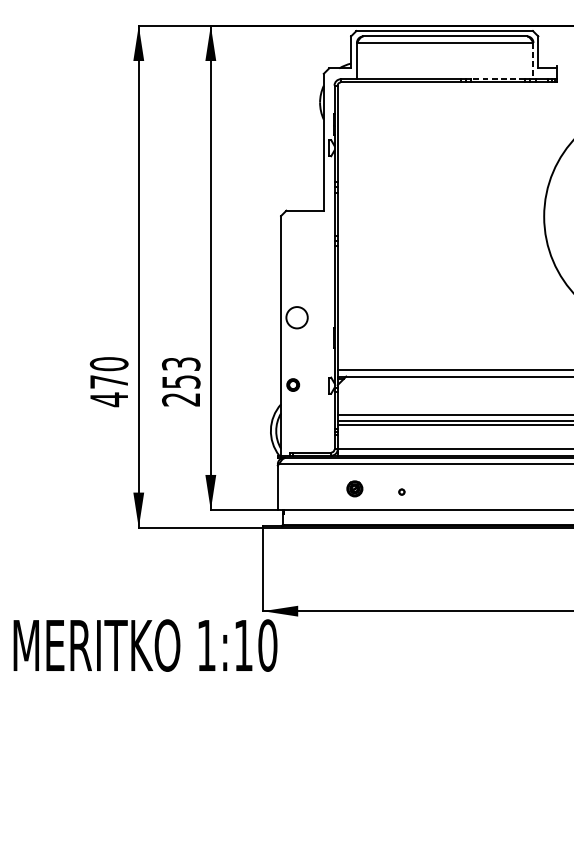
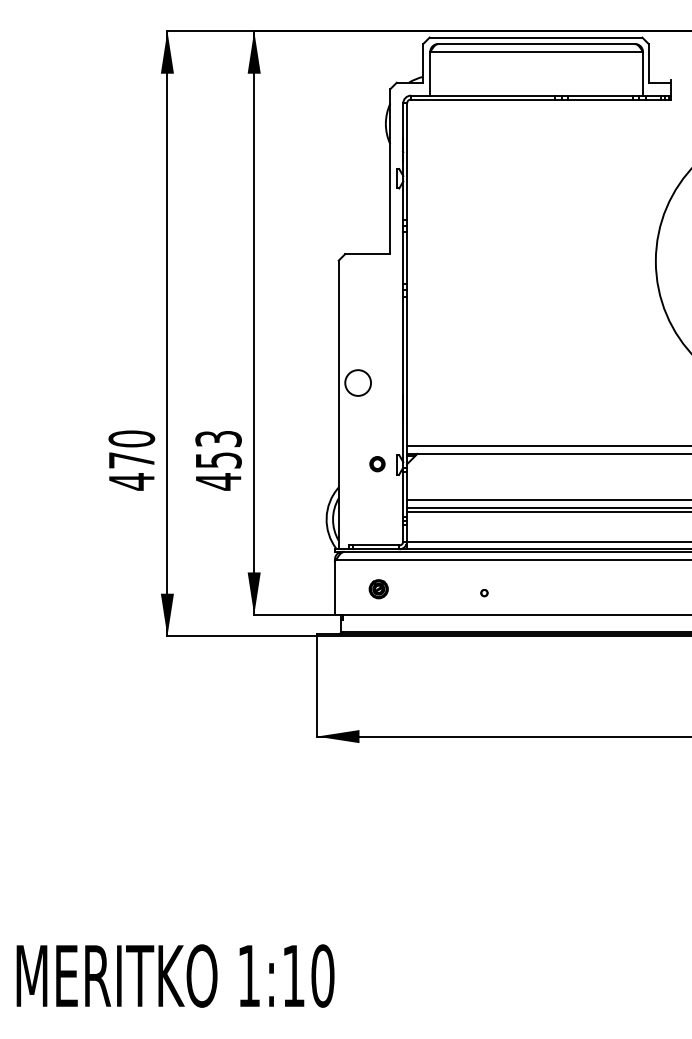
line: (533, 60) -> (642, 73), dashed -> solid
line: (497, 79) -> (599, 95), dashed -> solid
part: (293, 385) -> (377, 464), moved
text: (181, 399) -> (218, 481), 253 -> 453
part: (354, 489) -> (378, 589), moved
text: (145, 645) -> (175, 975), moved

